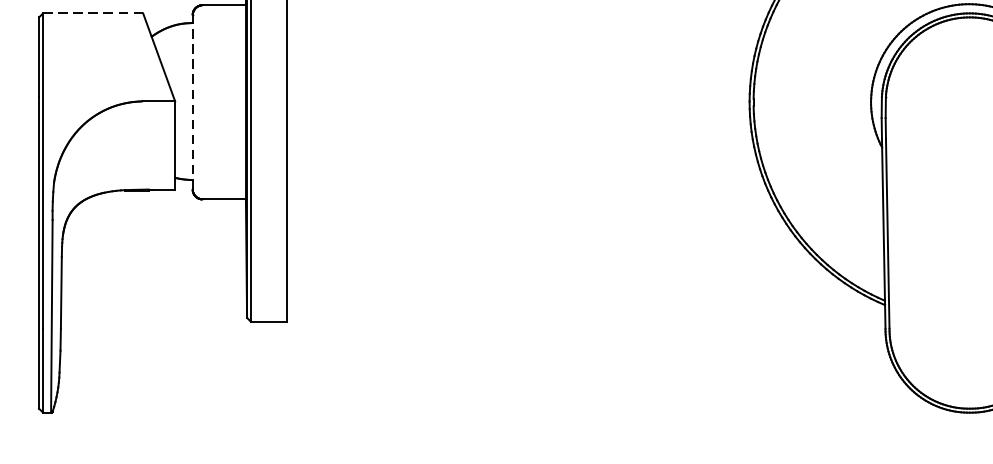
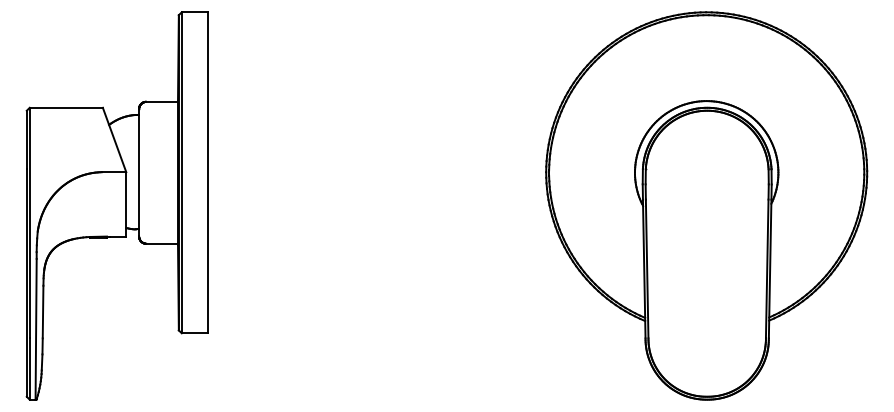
line: (93, 12) -> (66, 107), dashed -> solid
line: (193, 101) -> (139, 172), dashed -> solid

